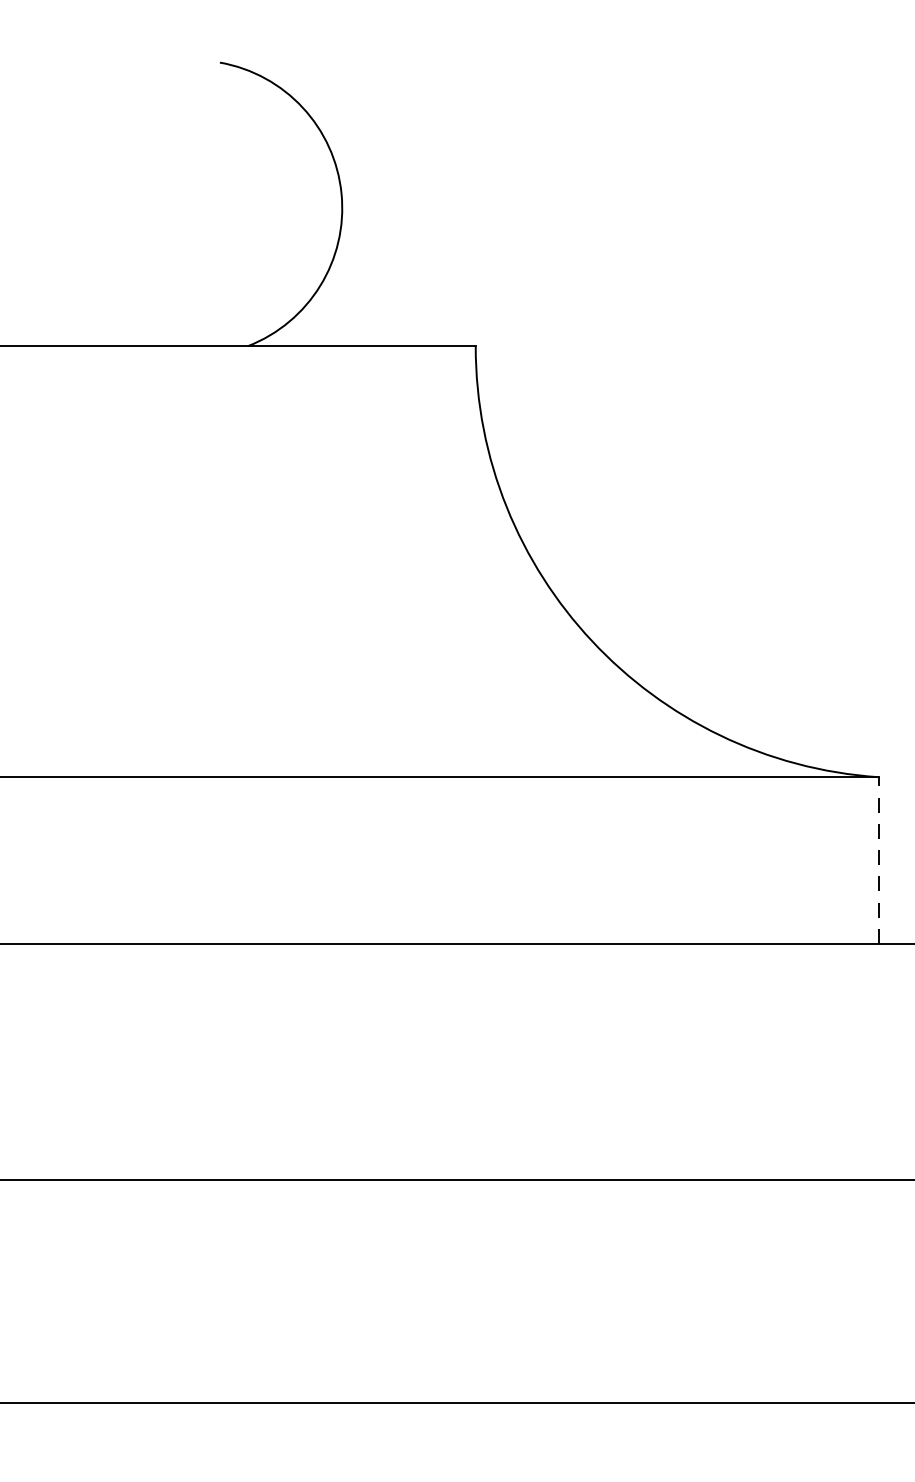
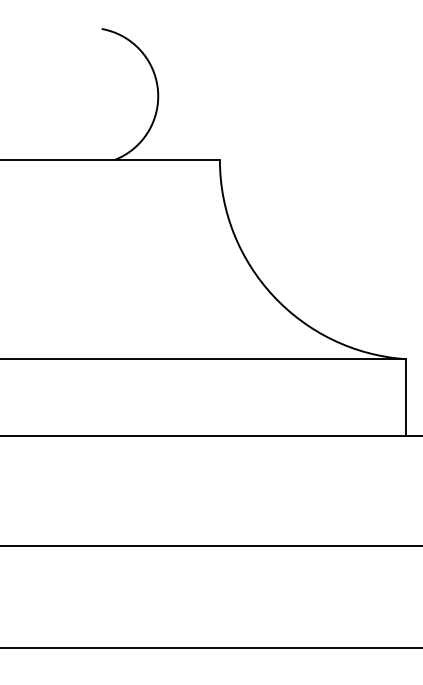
line: (879, 860) -> (406, 397), dashed -> solid

